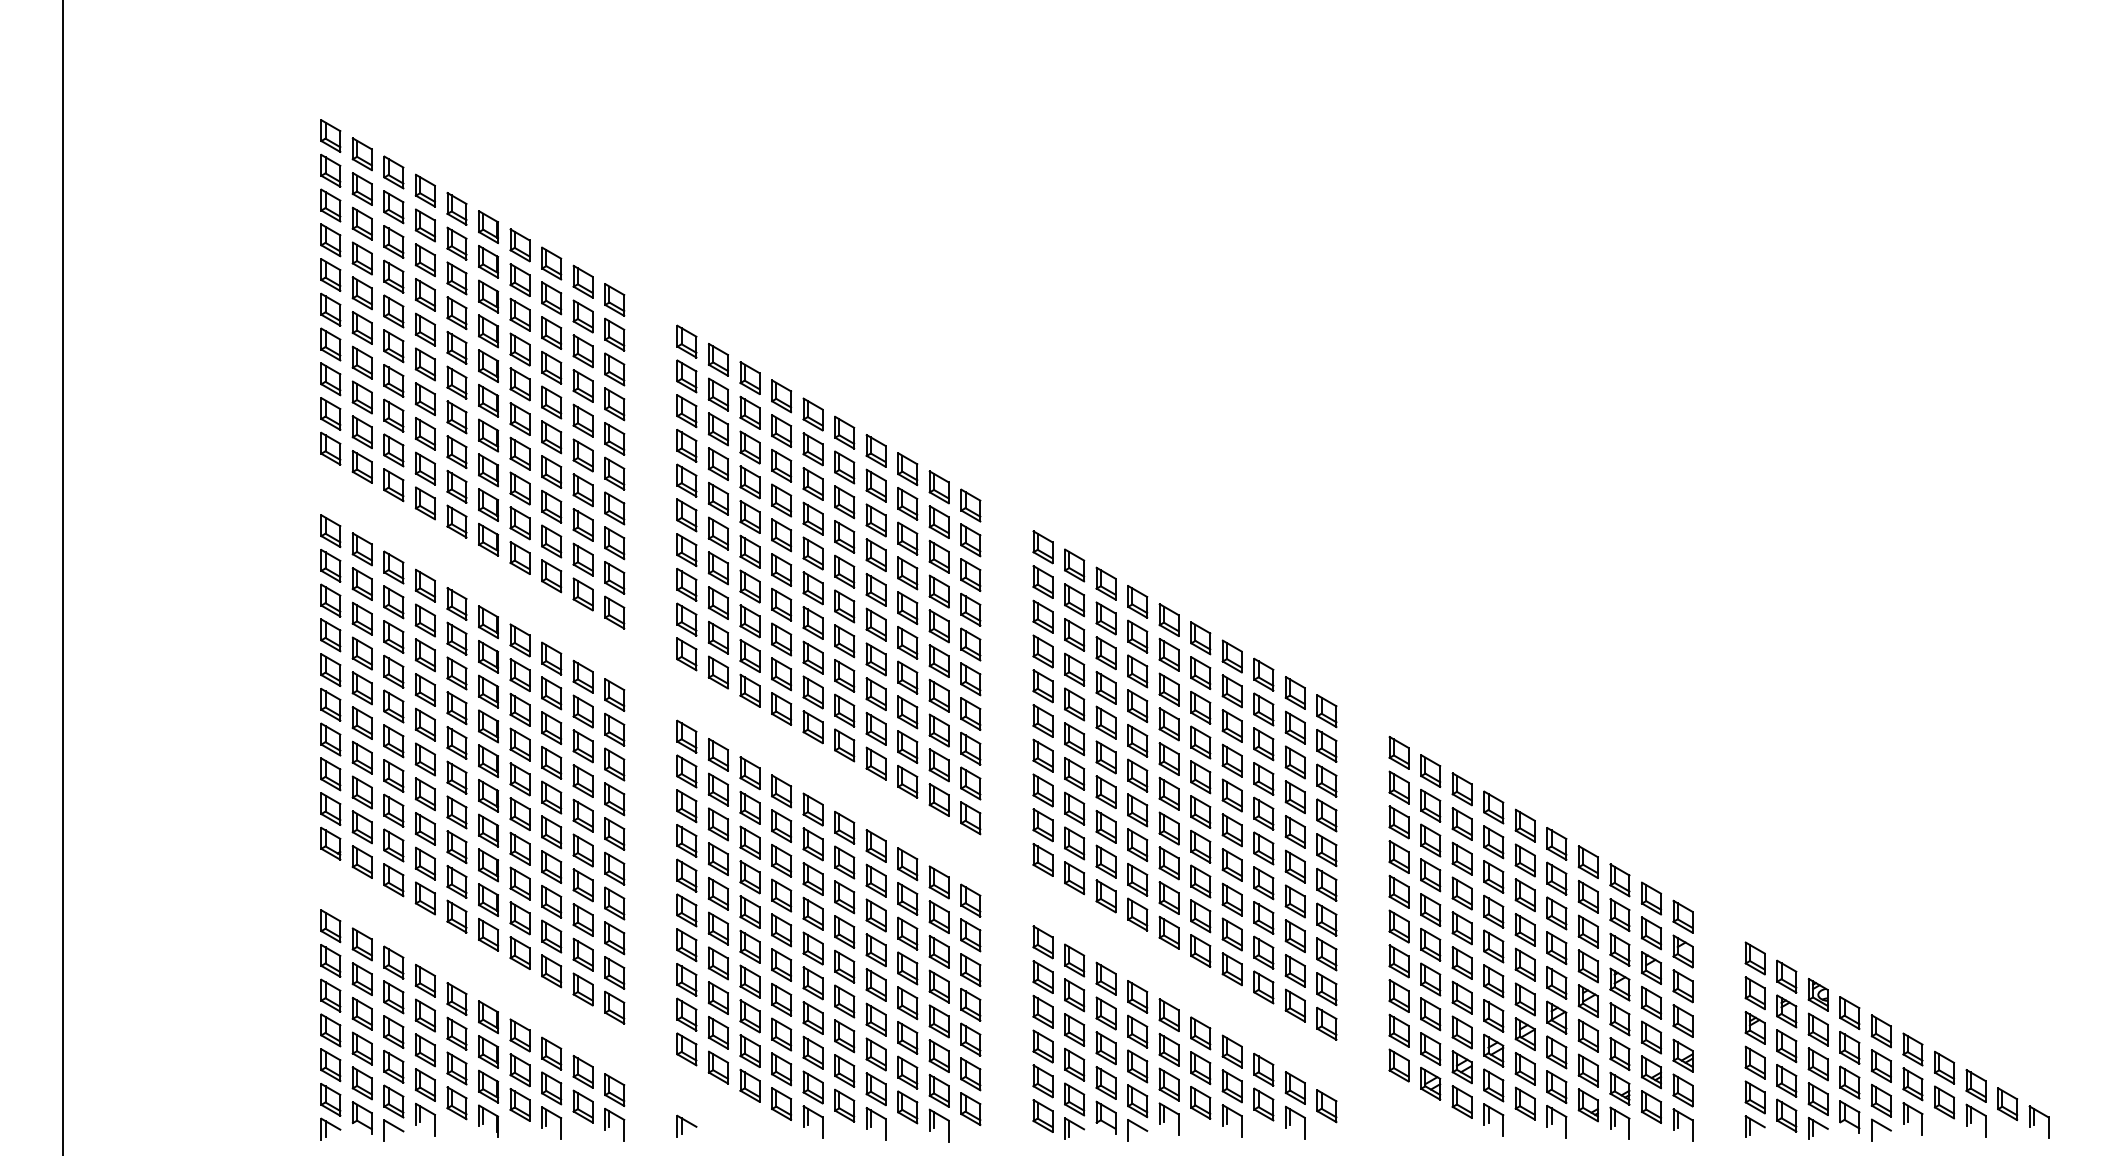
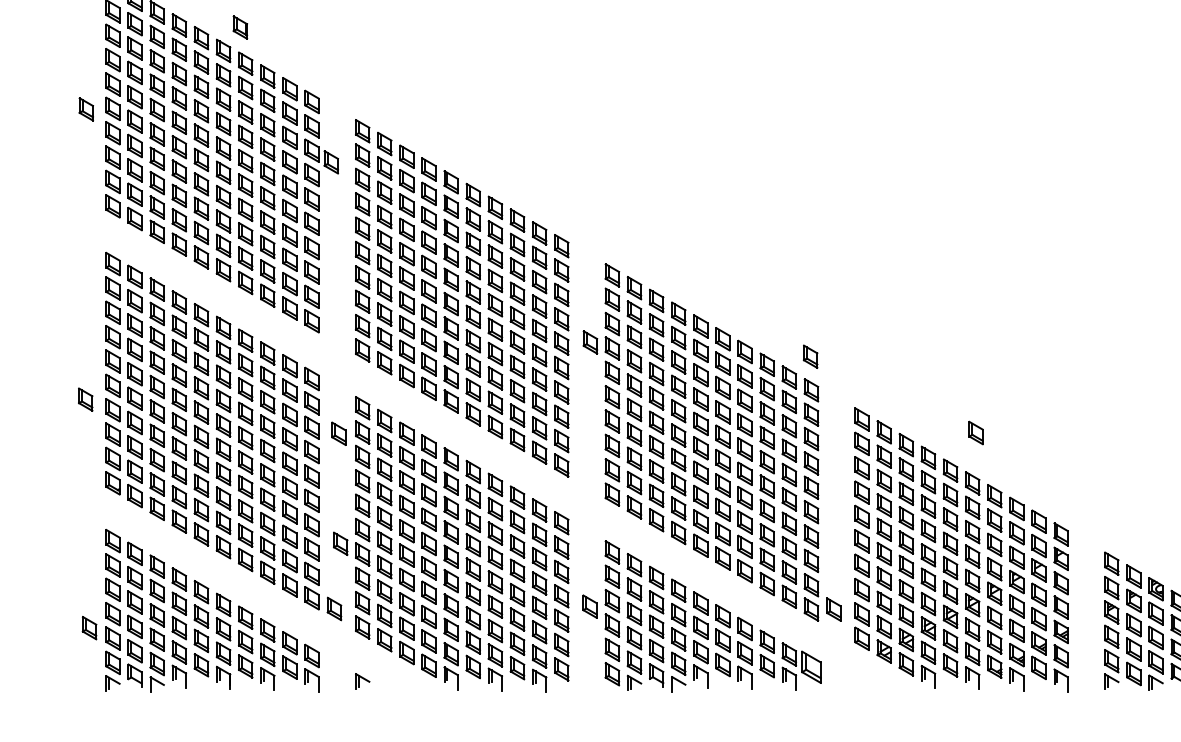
part: (512, 193) -> (240, 27), added
part: (292, 310) -> (86, 109), added
part: (641, 385) -> (330, 161), added
part: (1011, 642) -> (590, 342), added
part: (1325, 663) -> (810, 356), added
part: (291, 724) -> (85, 399), added
part: (1561, 771) -> (975, 432), added
part: (652, 773) -> (338, 434), added
part: (655, 929) -> (340, 543), added
part: (1010, 1019) -> (589, 606), added
part: (646, 1022) -> (334, 608), added
part: (1358, 1023) -> (833, 609), added
part: (296, 1050) -> (88, 628), added
part: (1326, 1106) -> (811, 667), size x1.4

